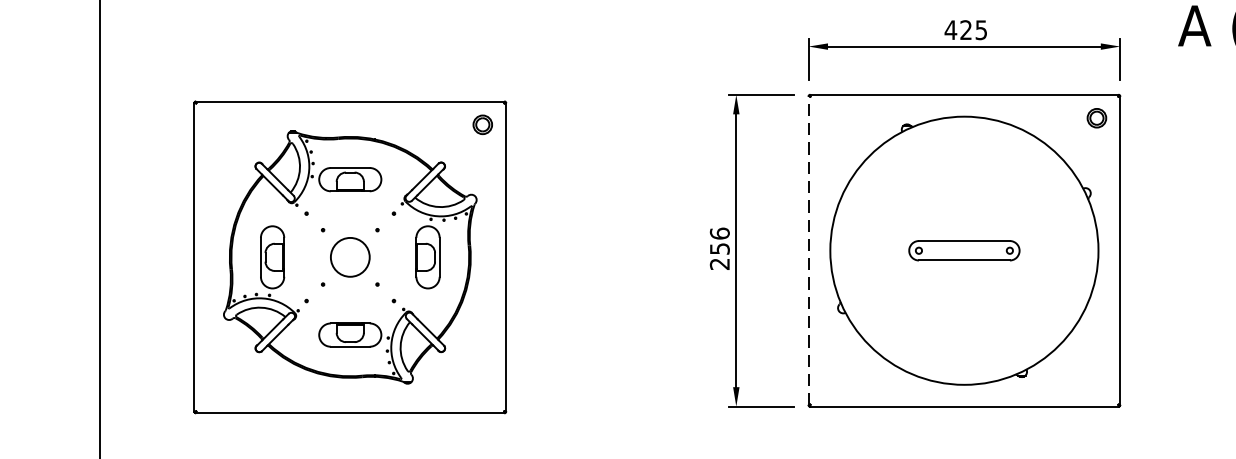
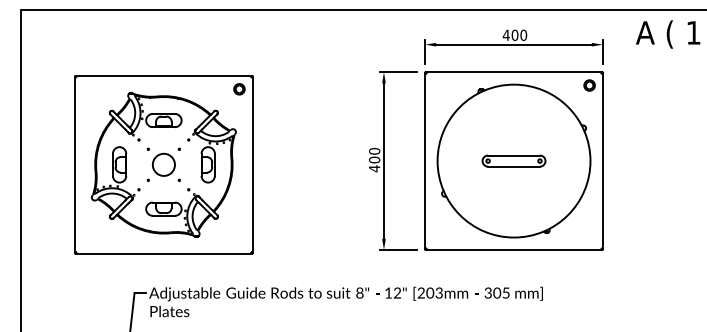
text: (973, 28) -> (519, 34), 425 -> 400
text: (719, 247) -> (374, 159), 256 -> 400
line: (809, 249) -> (425, 160), dashed -> solid

